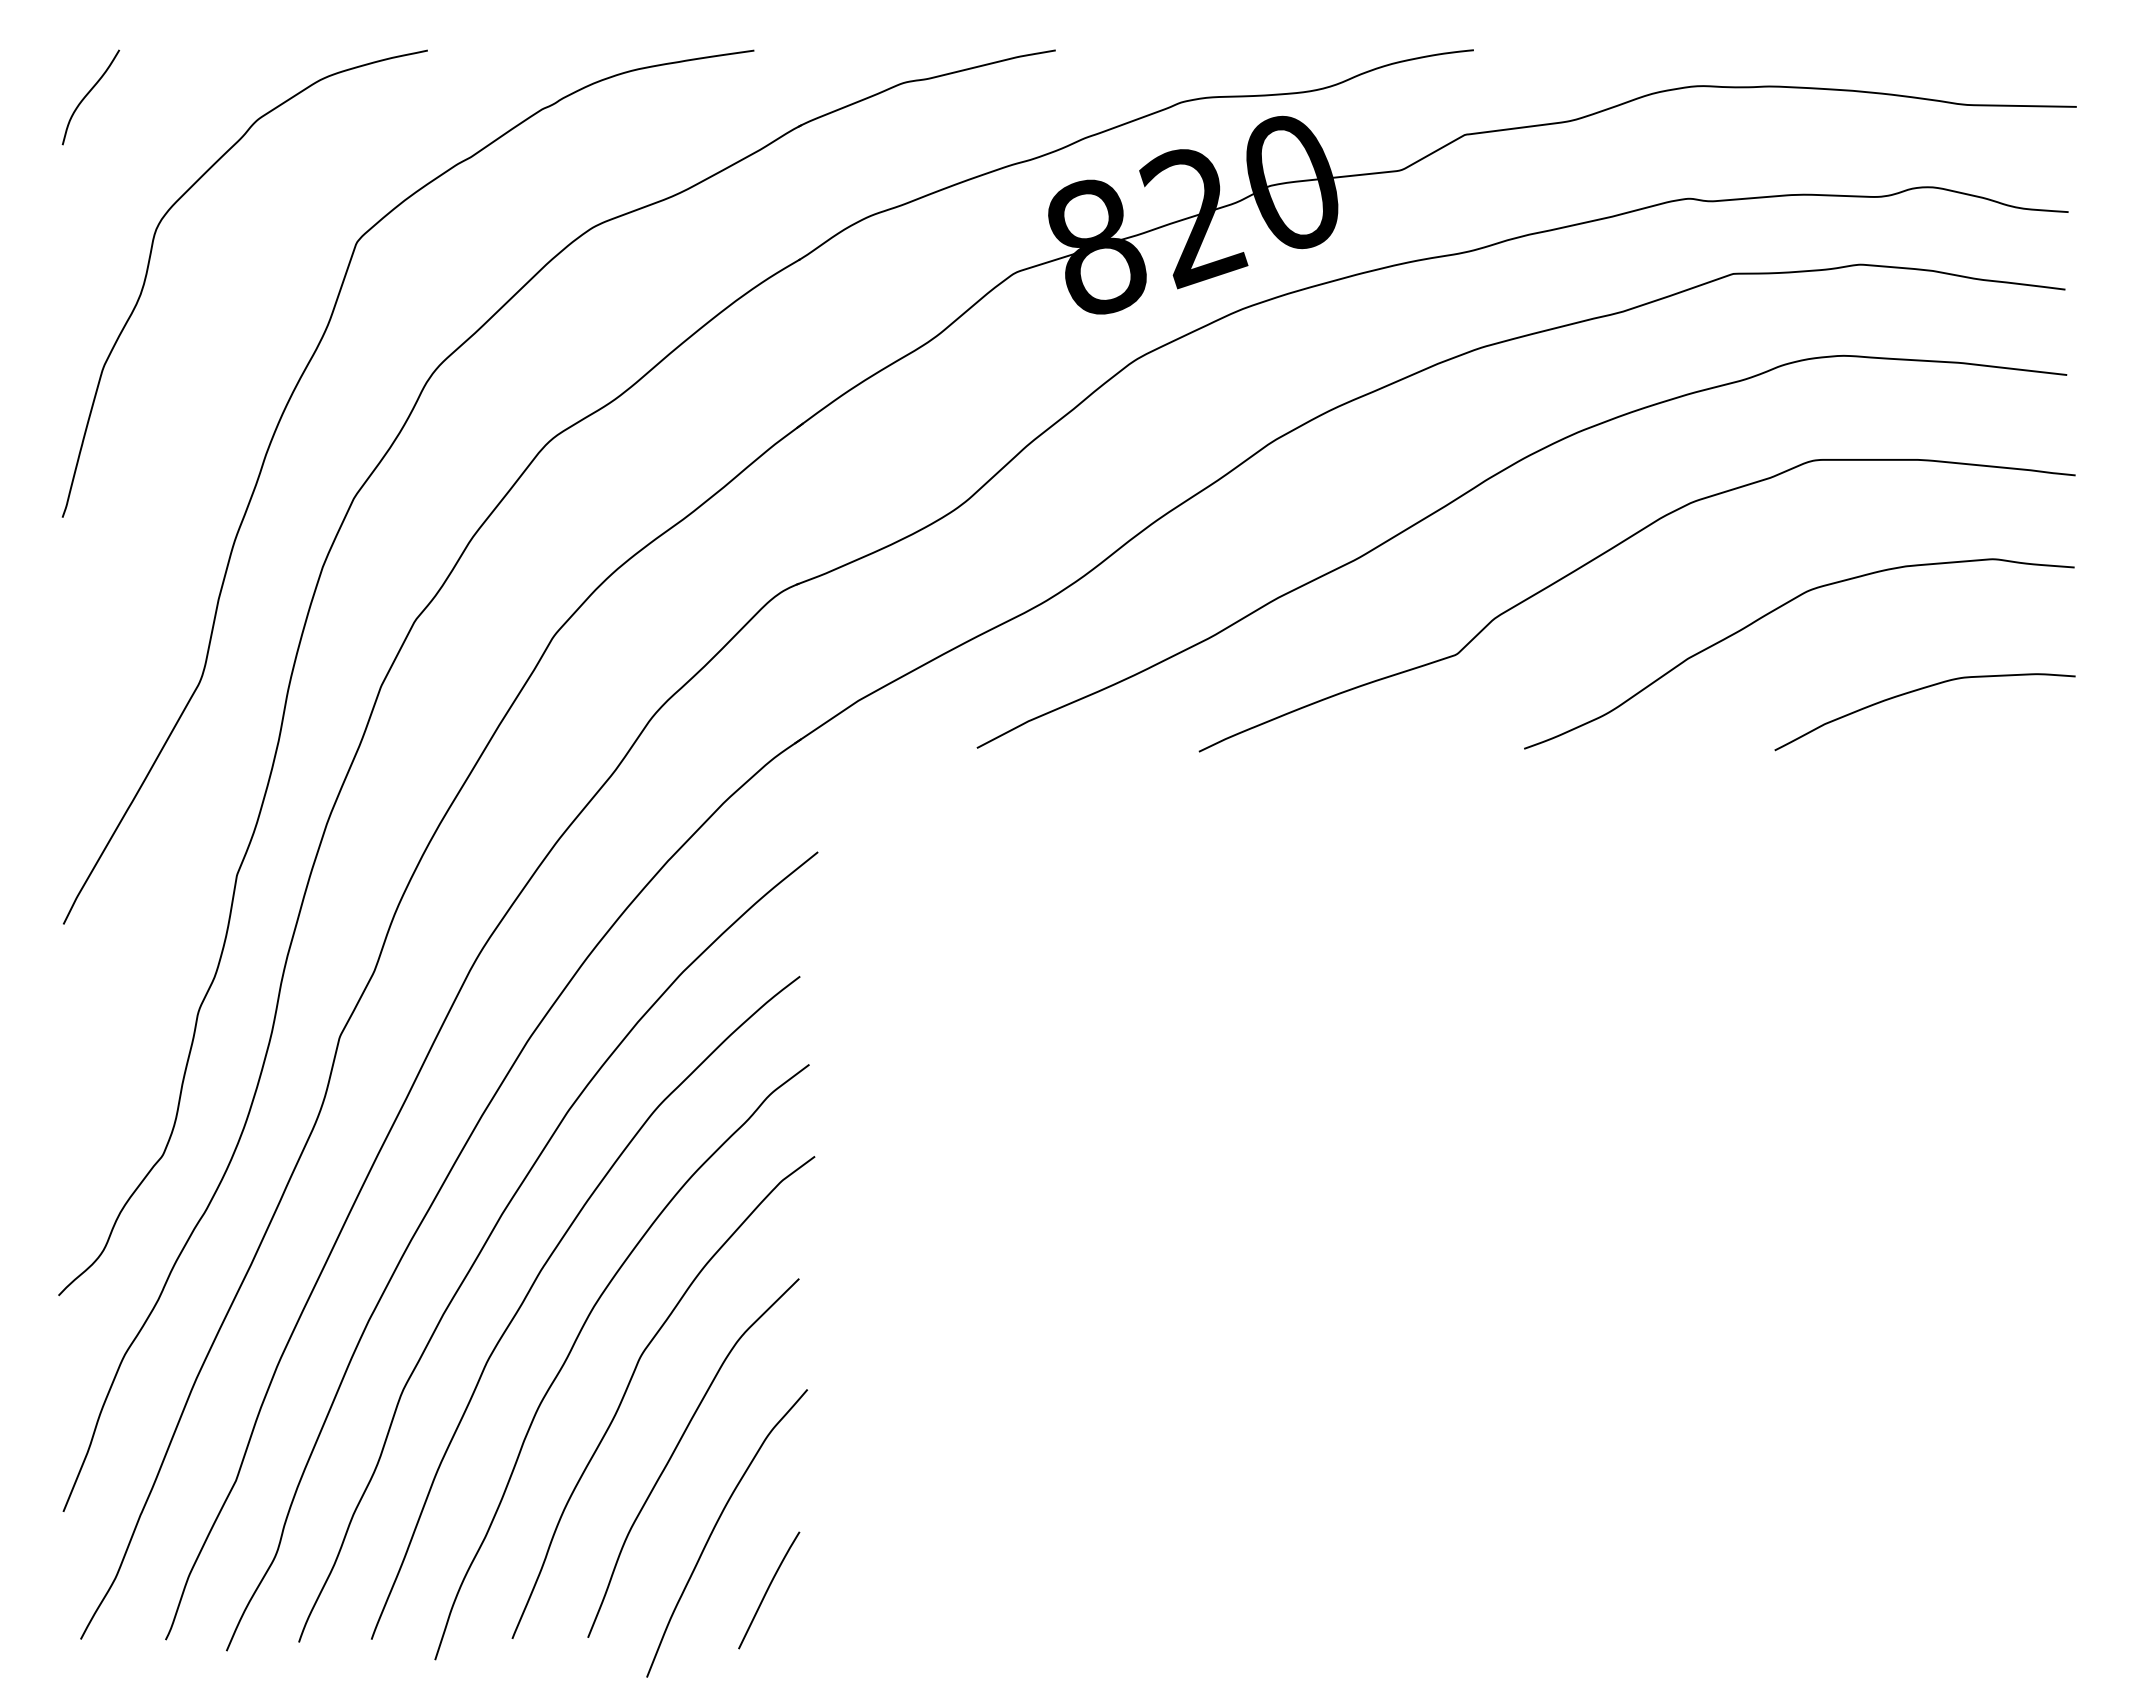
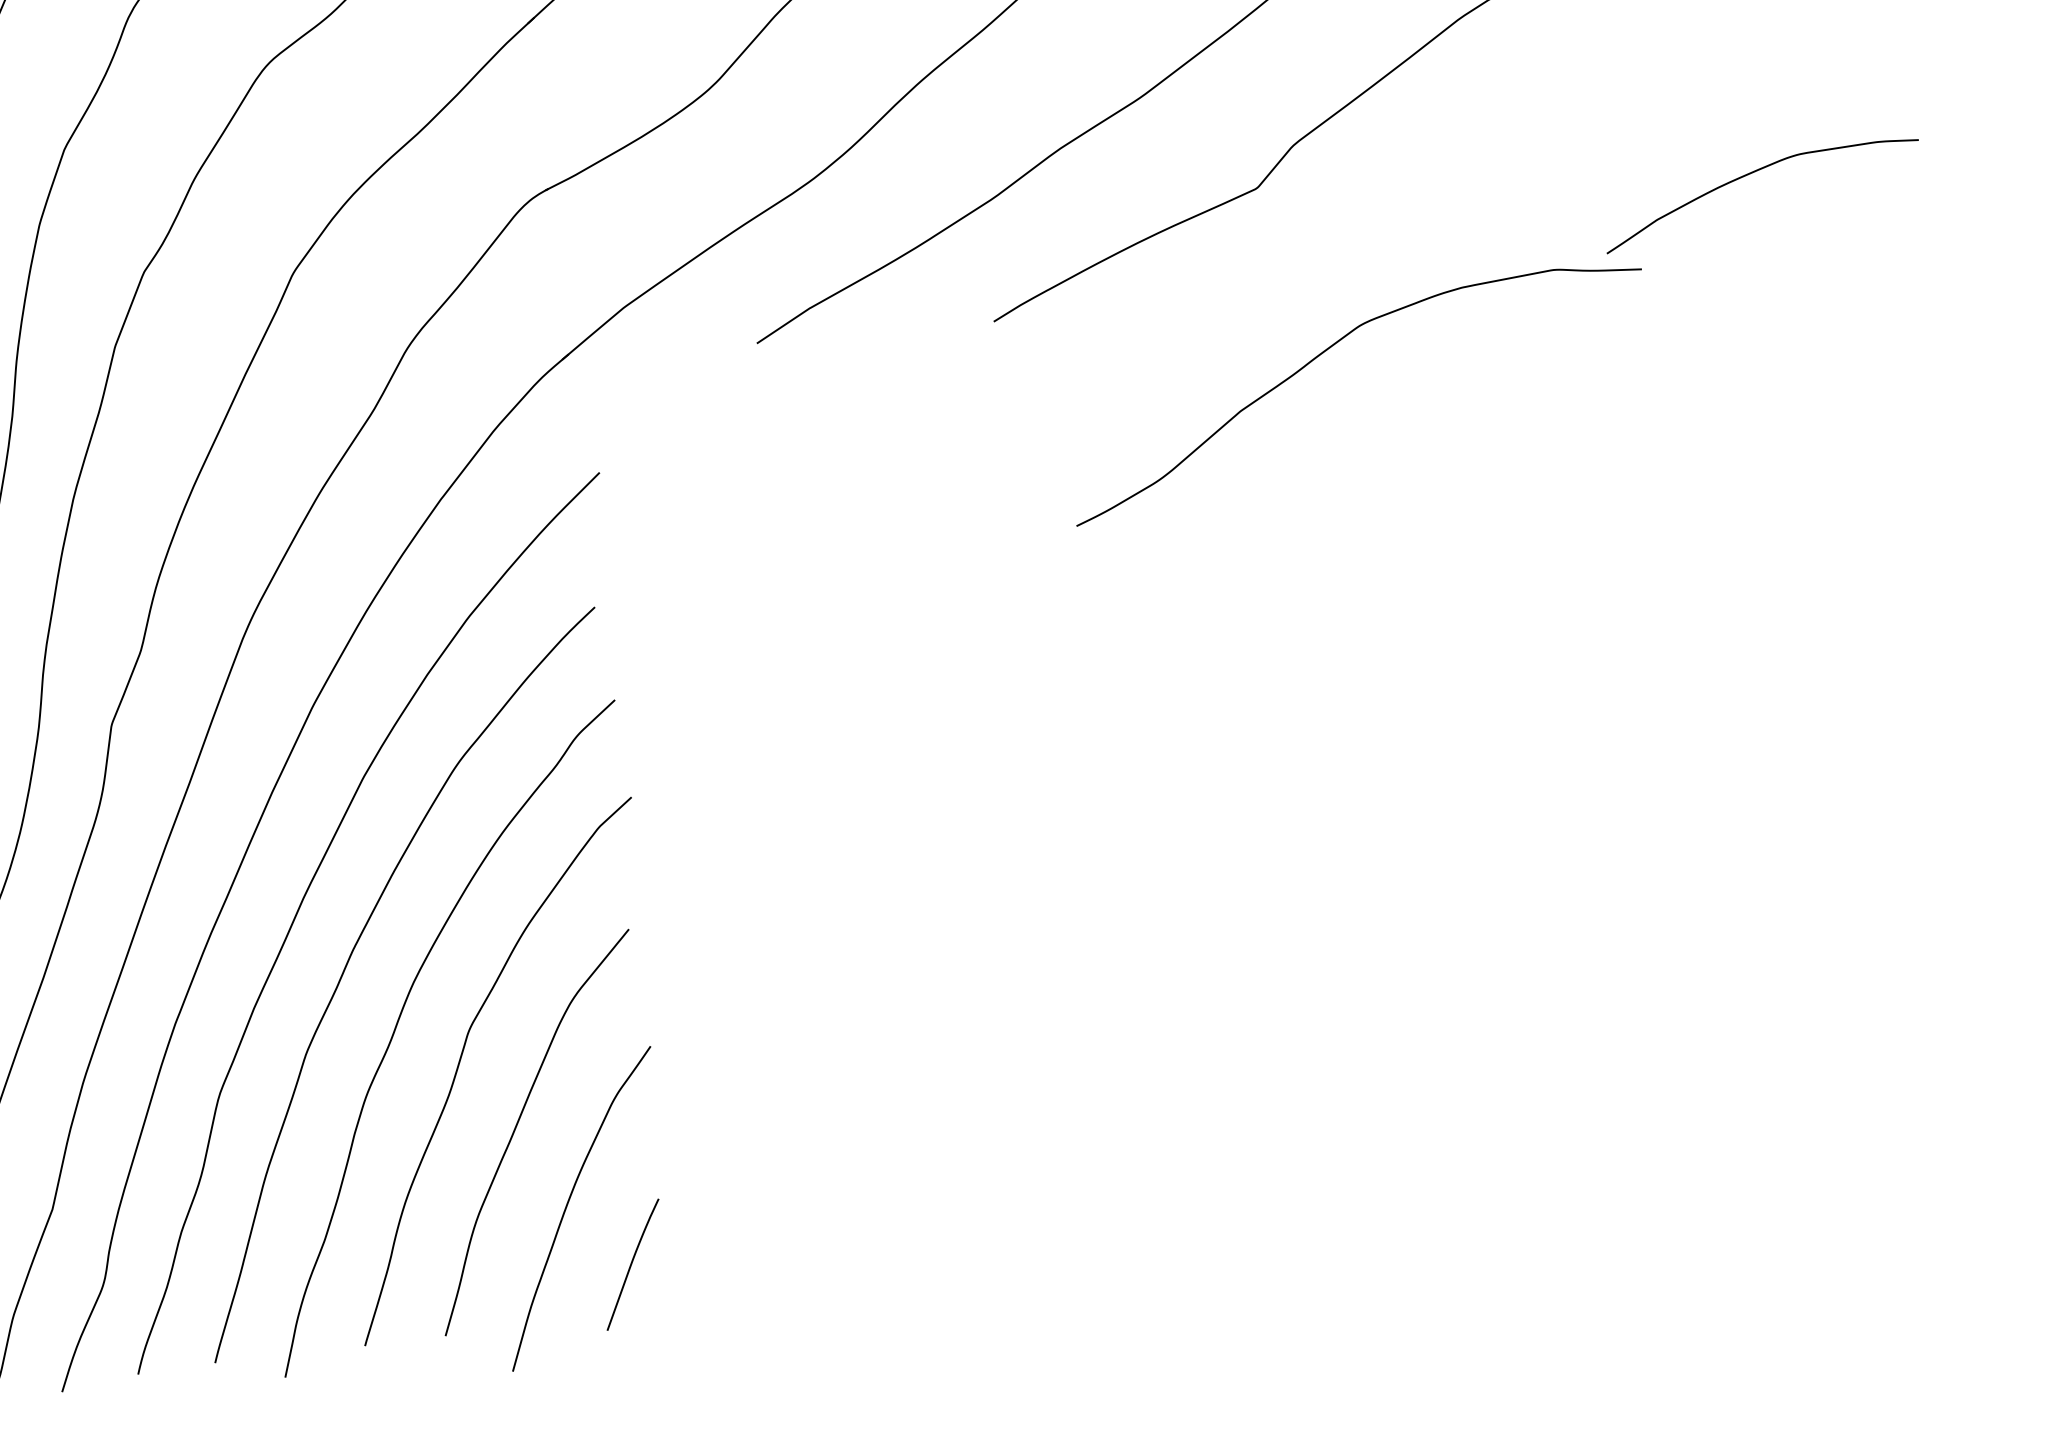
curve: (1774, 611) -> (1327, 350), moved

